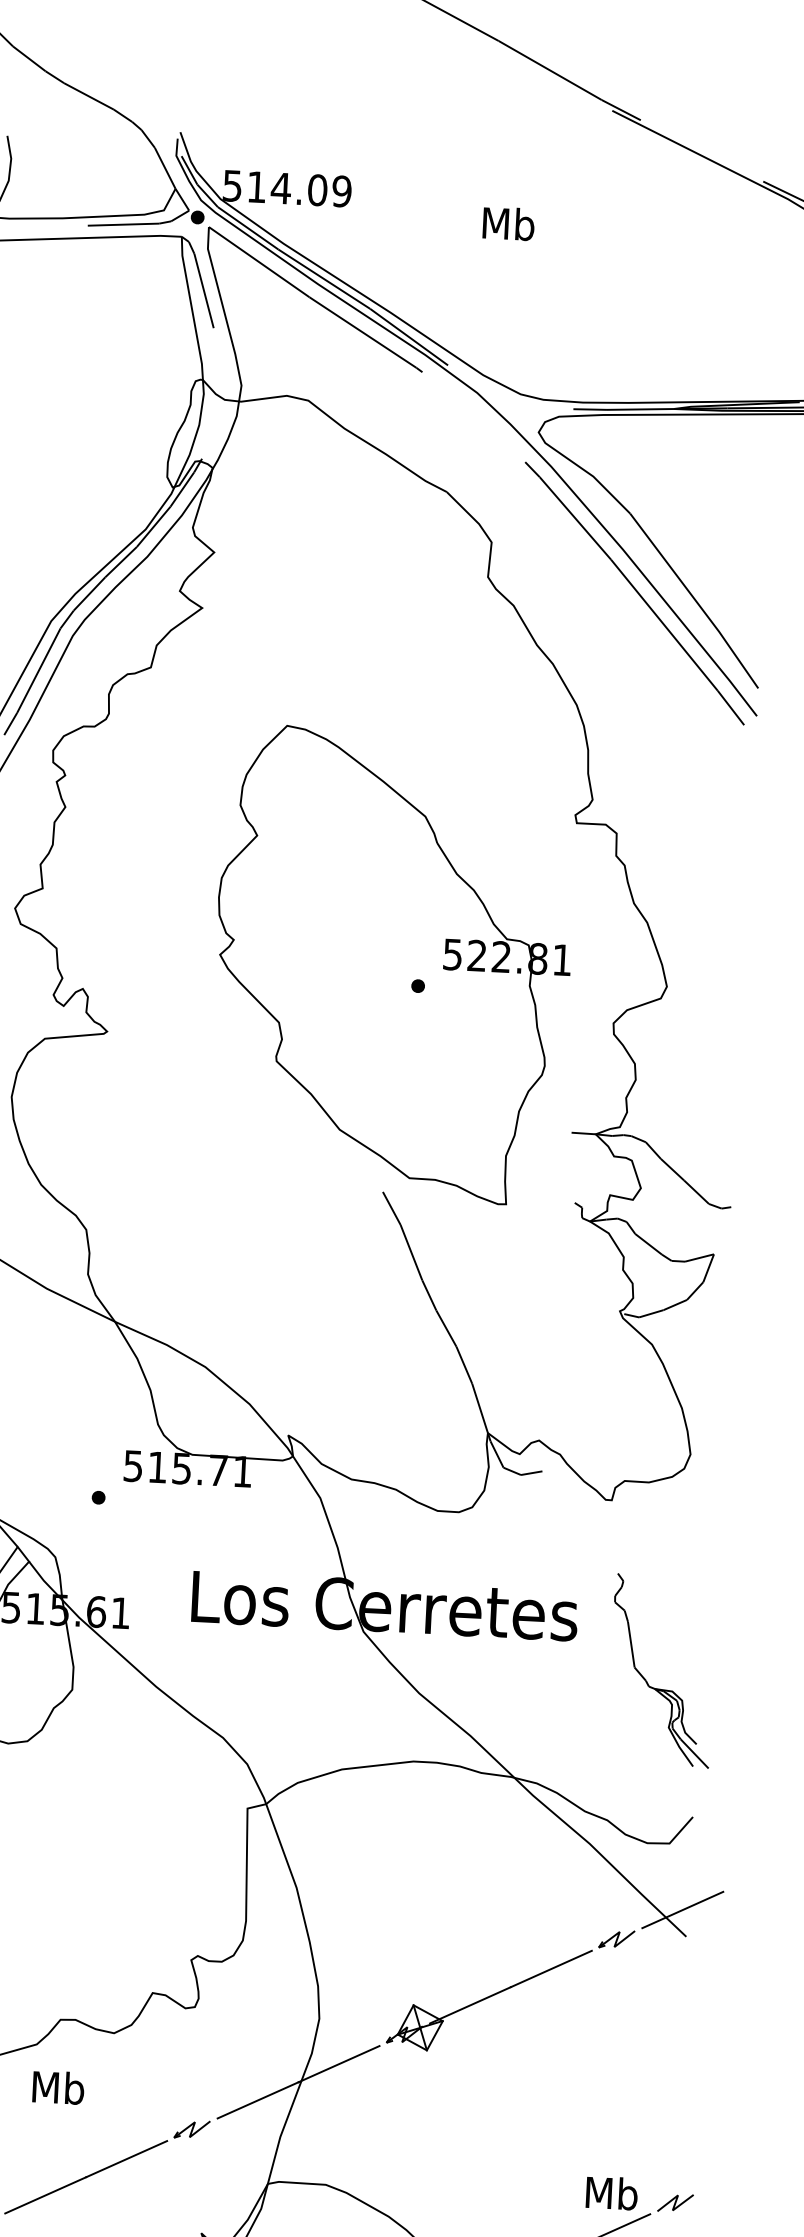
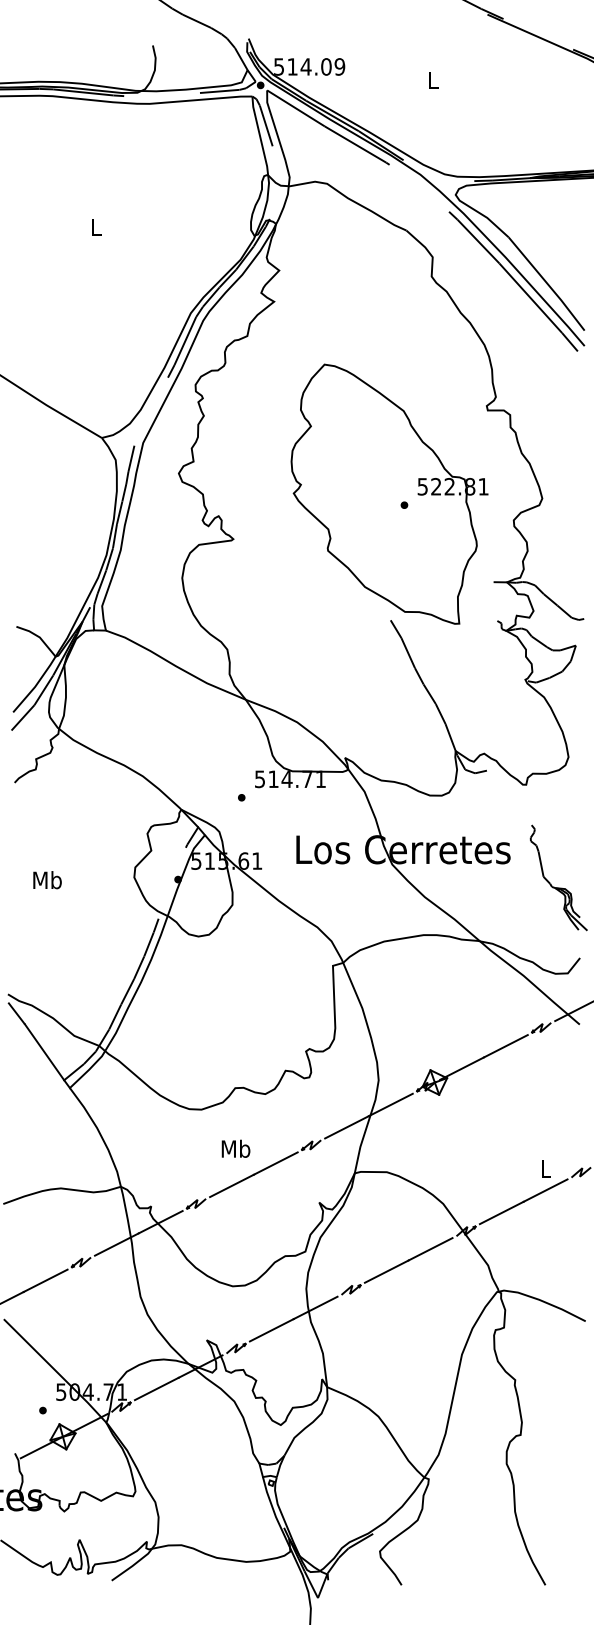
text: (509, 224) -> (433, 80), Mb -> L
text: (180, 1468) -> (286, 779), 515.71 -> 514.71
text: (57, 2086) -> (235, 1148), moved
text: (611, 2192) -> (545, 1168), Mb -> L

